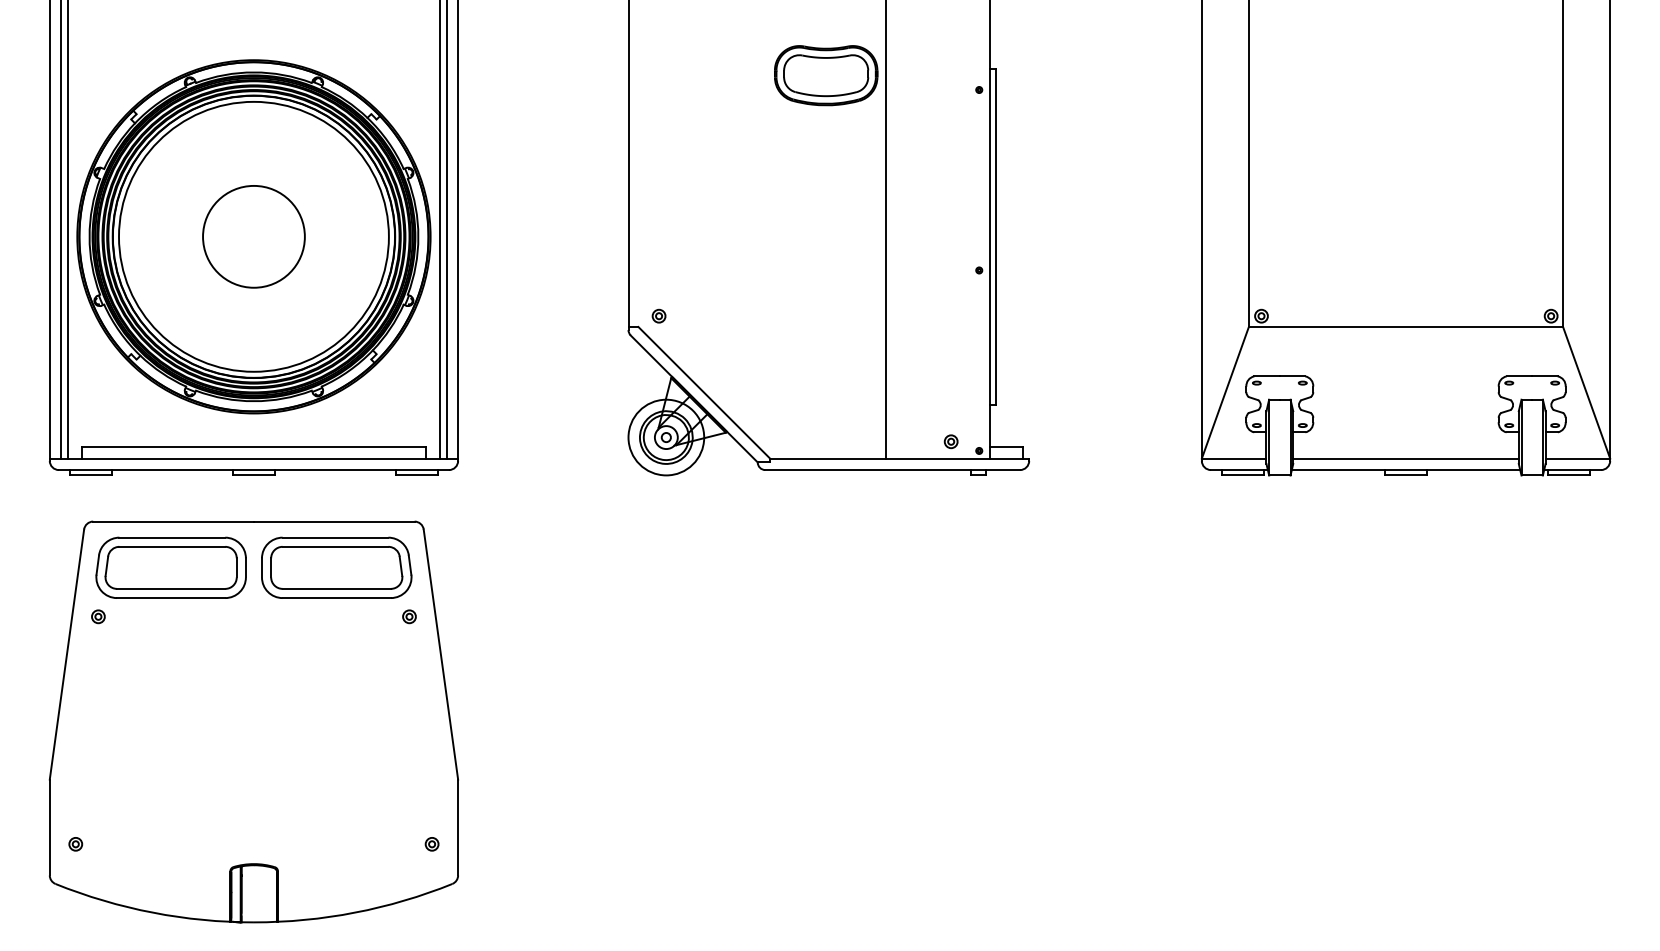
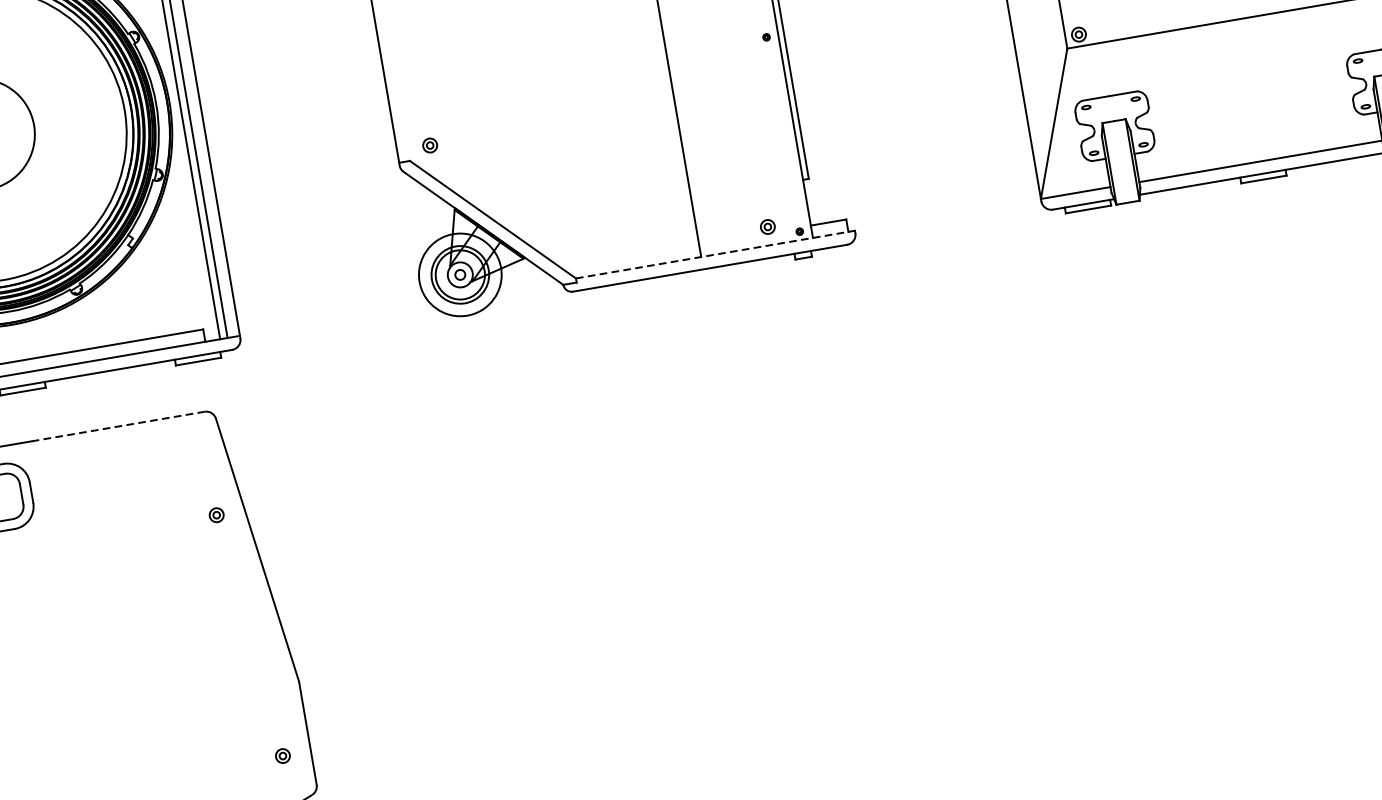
line: (899, 458) -> (715, 254), solid -> dashed
line: (334, 521) -> (118, 426), solid -> dashed
part: (336, 567) -> (129, 475), removed

